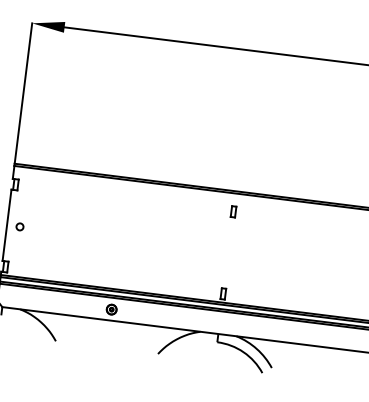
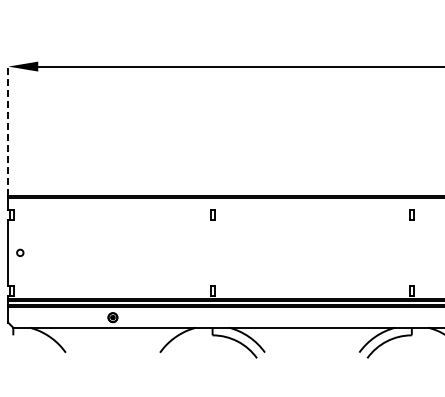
line: (23, 92) -> (8, 130), solid -> dashed

